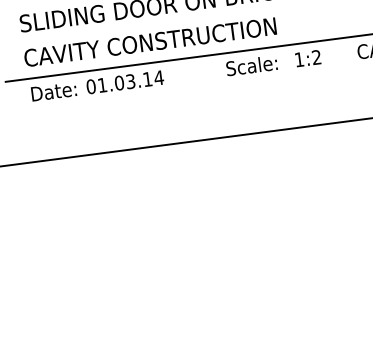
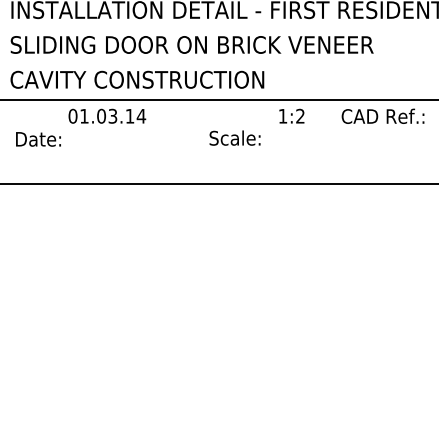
text: (251, 65) -> (234, 137), moved
text: (54, 91) -> (38, 139), moved

